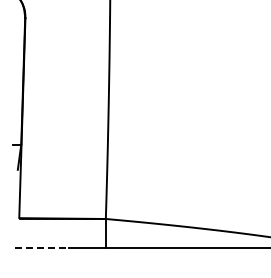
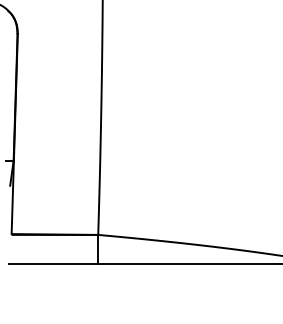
line: (43, 247) -> (35, 263), dashed -> solid

